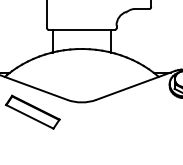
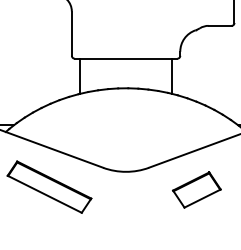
part: (126, 113) -> (195, 189), added

